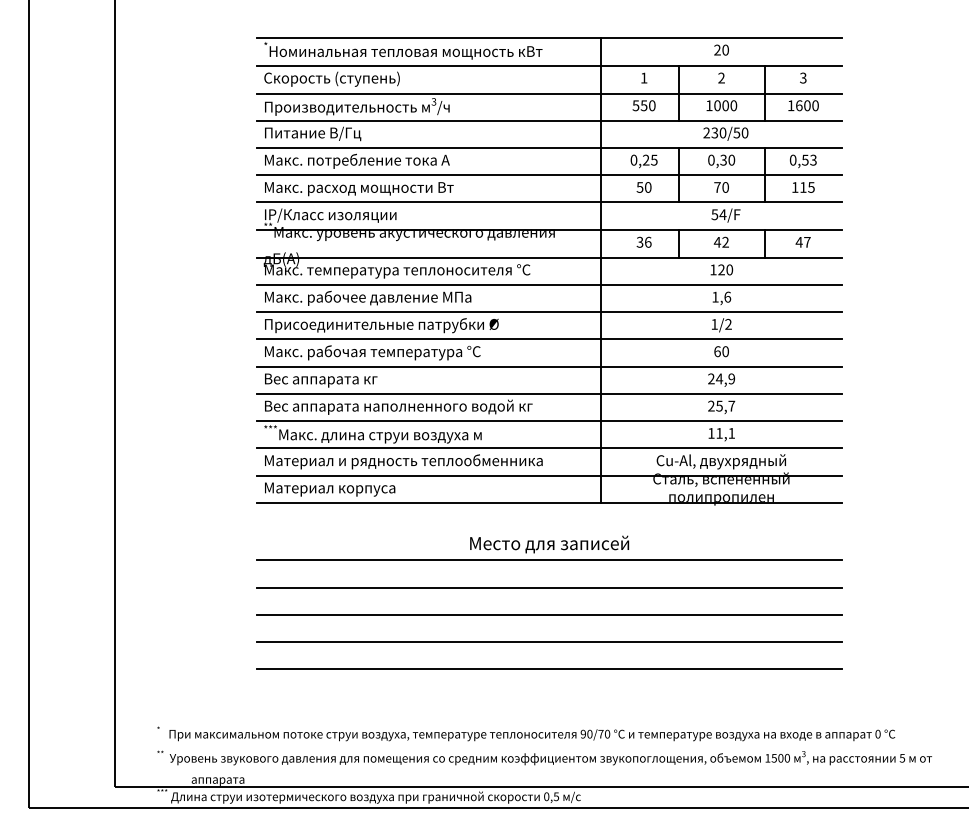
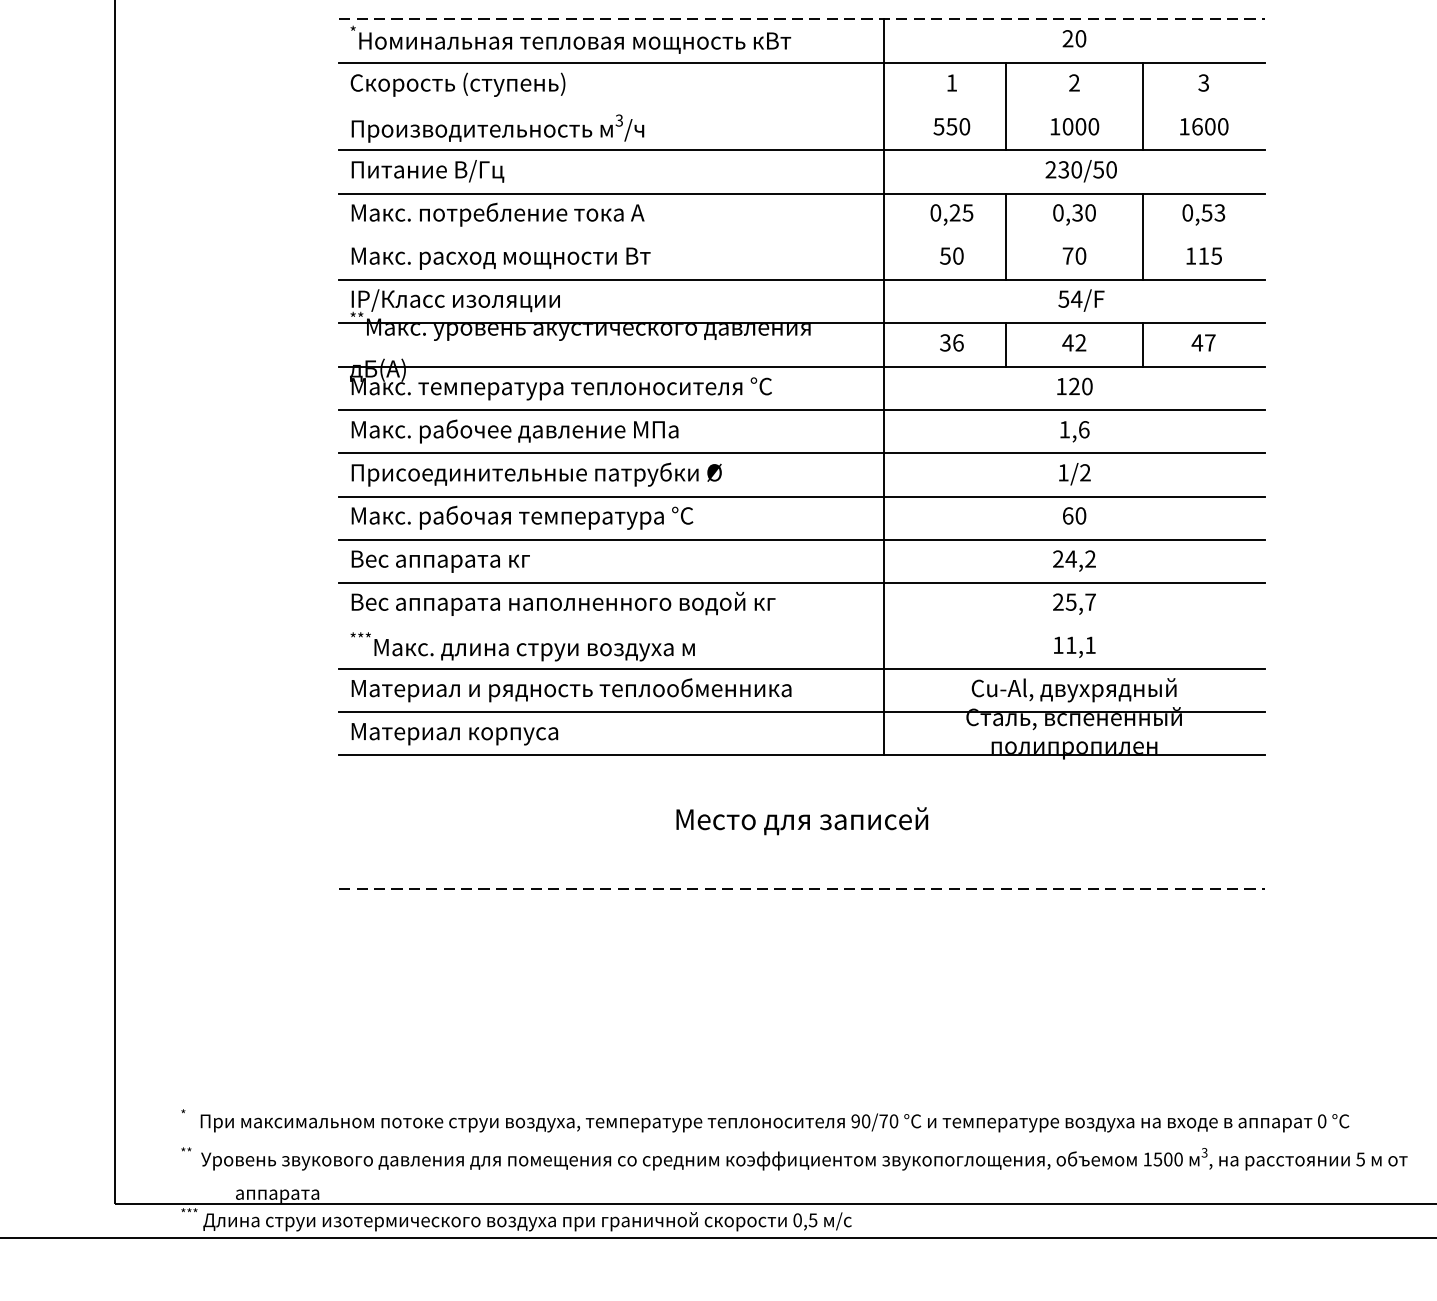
line: (549, 37) -> (802, 18), solid -> dashed
line: (549, 93) -> (802, 107), removed
line: (549, 175) -> (802, 237), removed
text: (731, 379) -> (1090, 559), 24,9 -> 24,2
line: (549, 421) -> (802, 626), removed
line: (549, 560) -> (802, 846), removed
line: (549, 587) -> (802, 889), solid -> dashed
line: (549, 614) -> (802, 931), removed
line: (549, 642) -> (802, 976), removed
line: (549, 669) -> (802, 1018), removed

